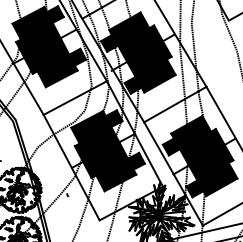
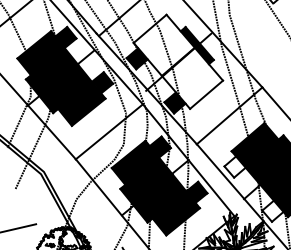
fill: (142, 52) -> (178, 61), removed
fill: (170, 146) -> (233, 166), removed
fill: (194, 188) -> (272, 210), removed

